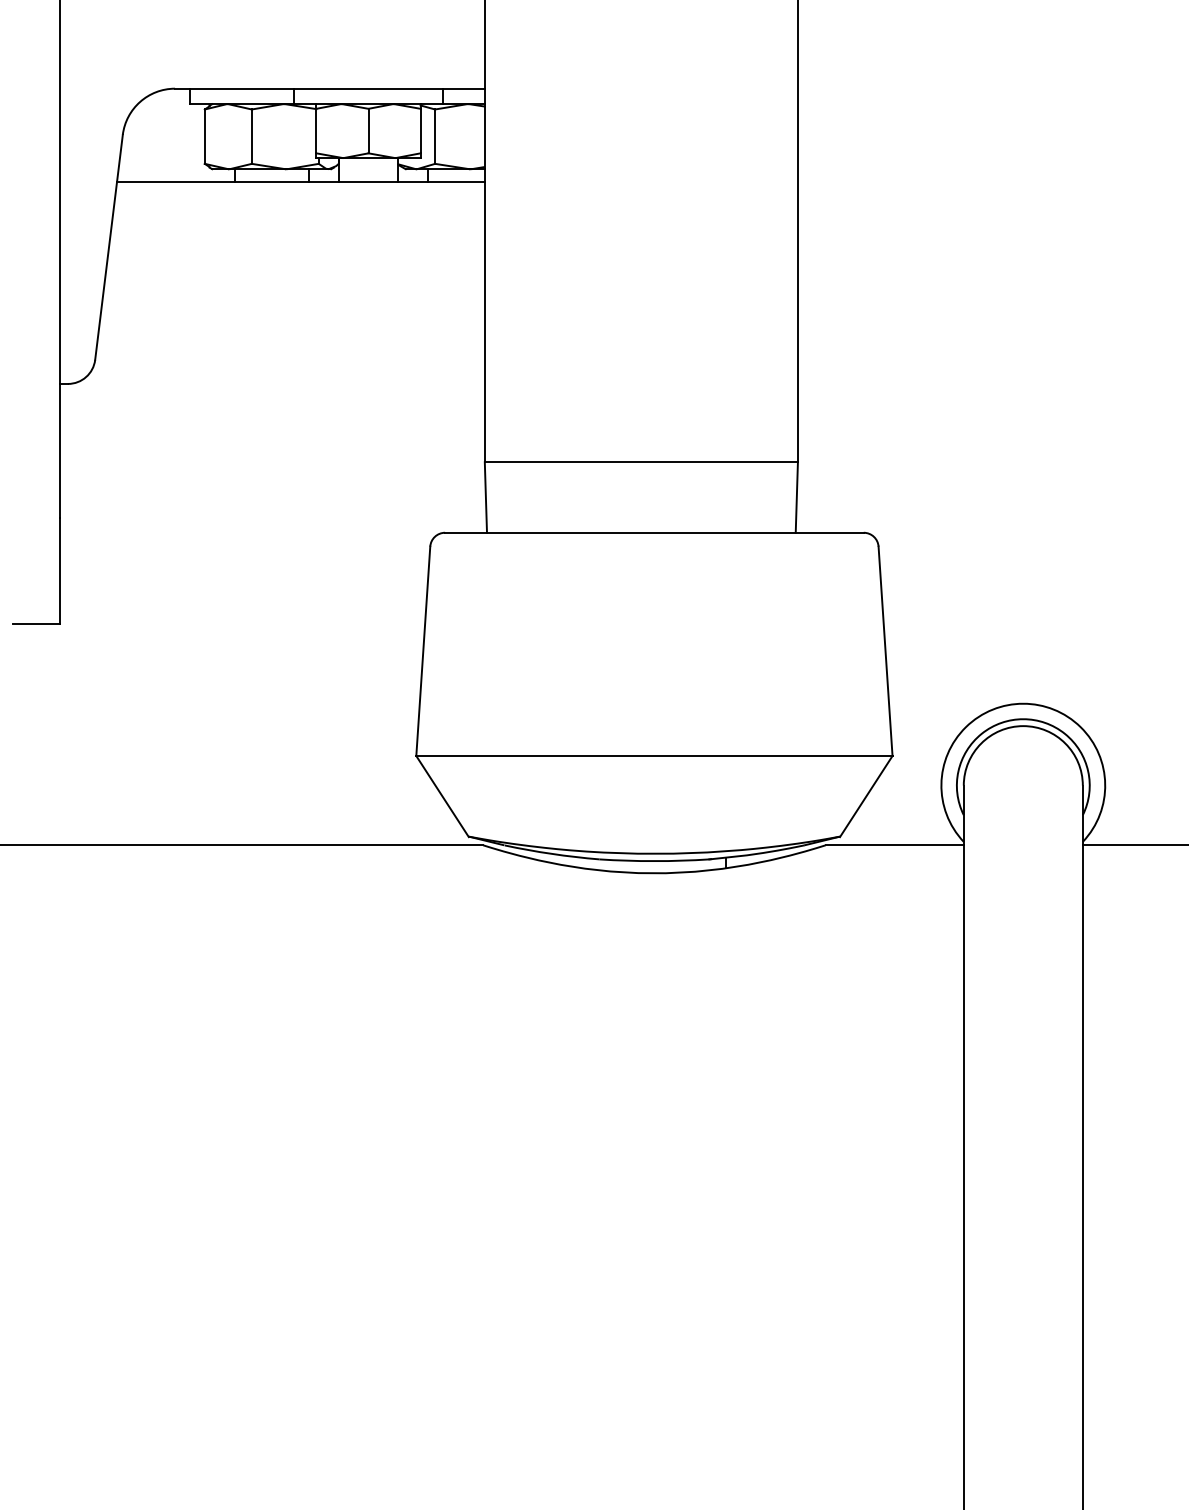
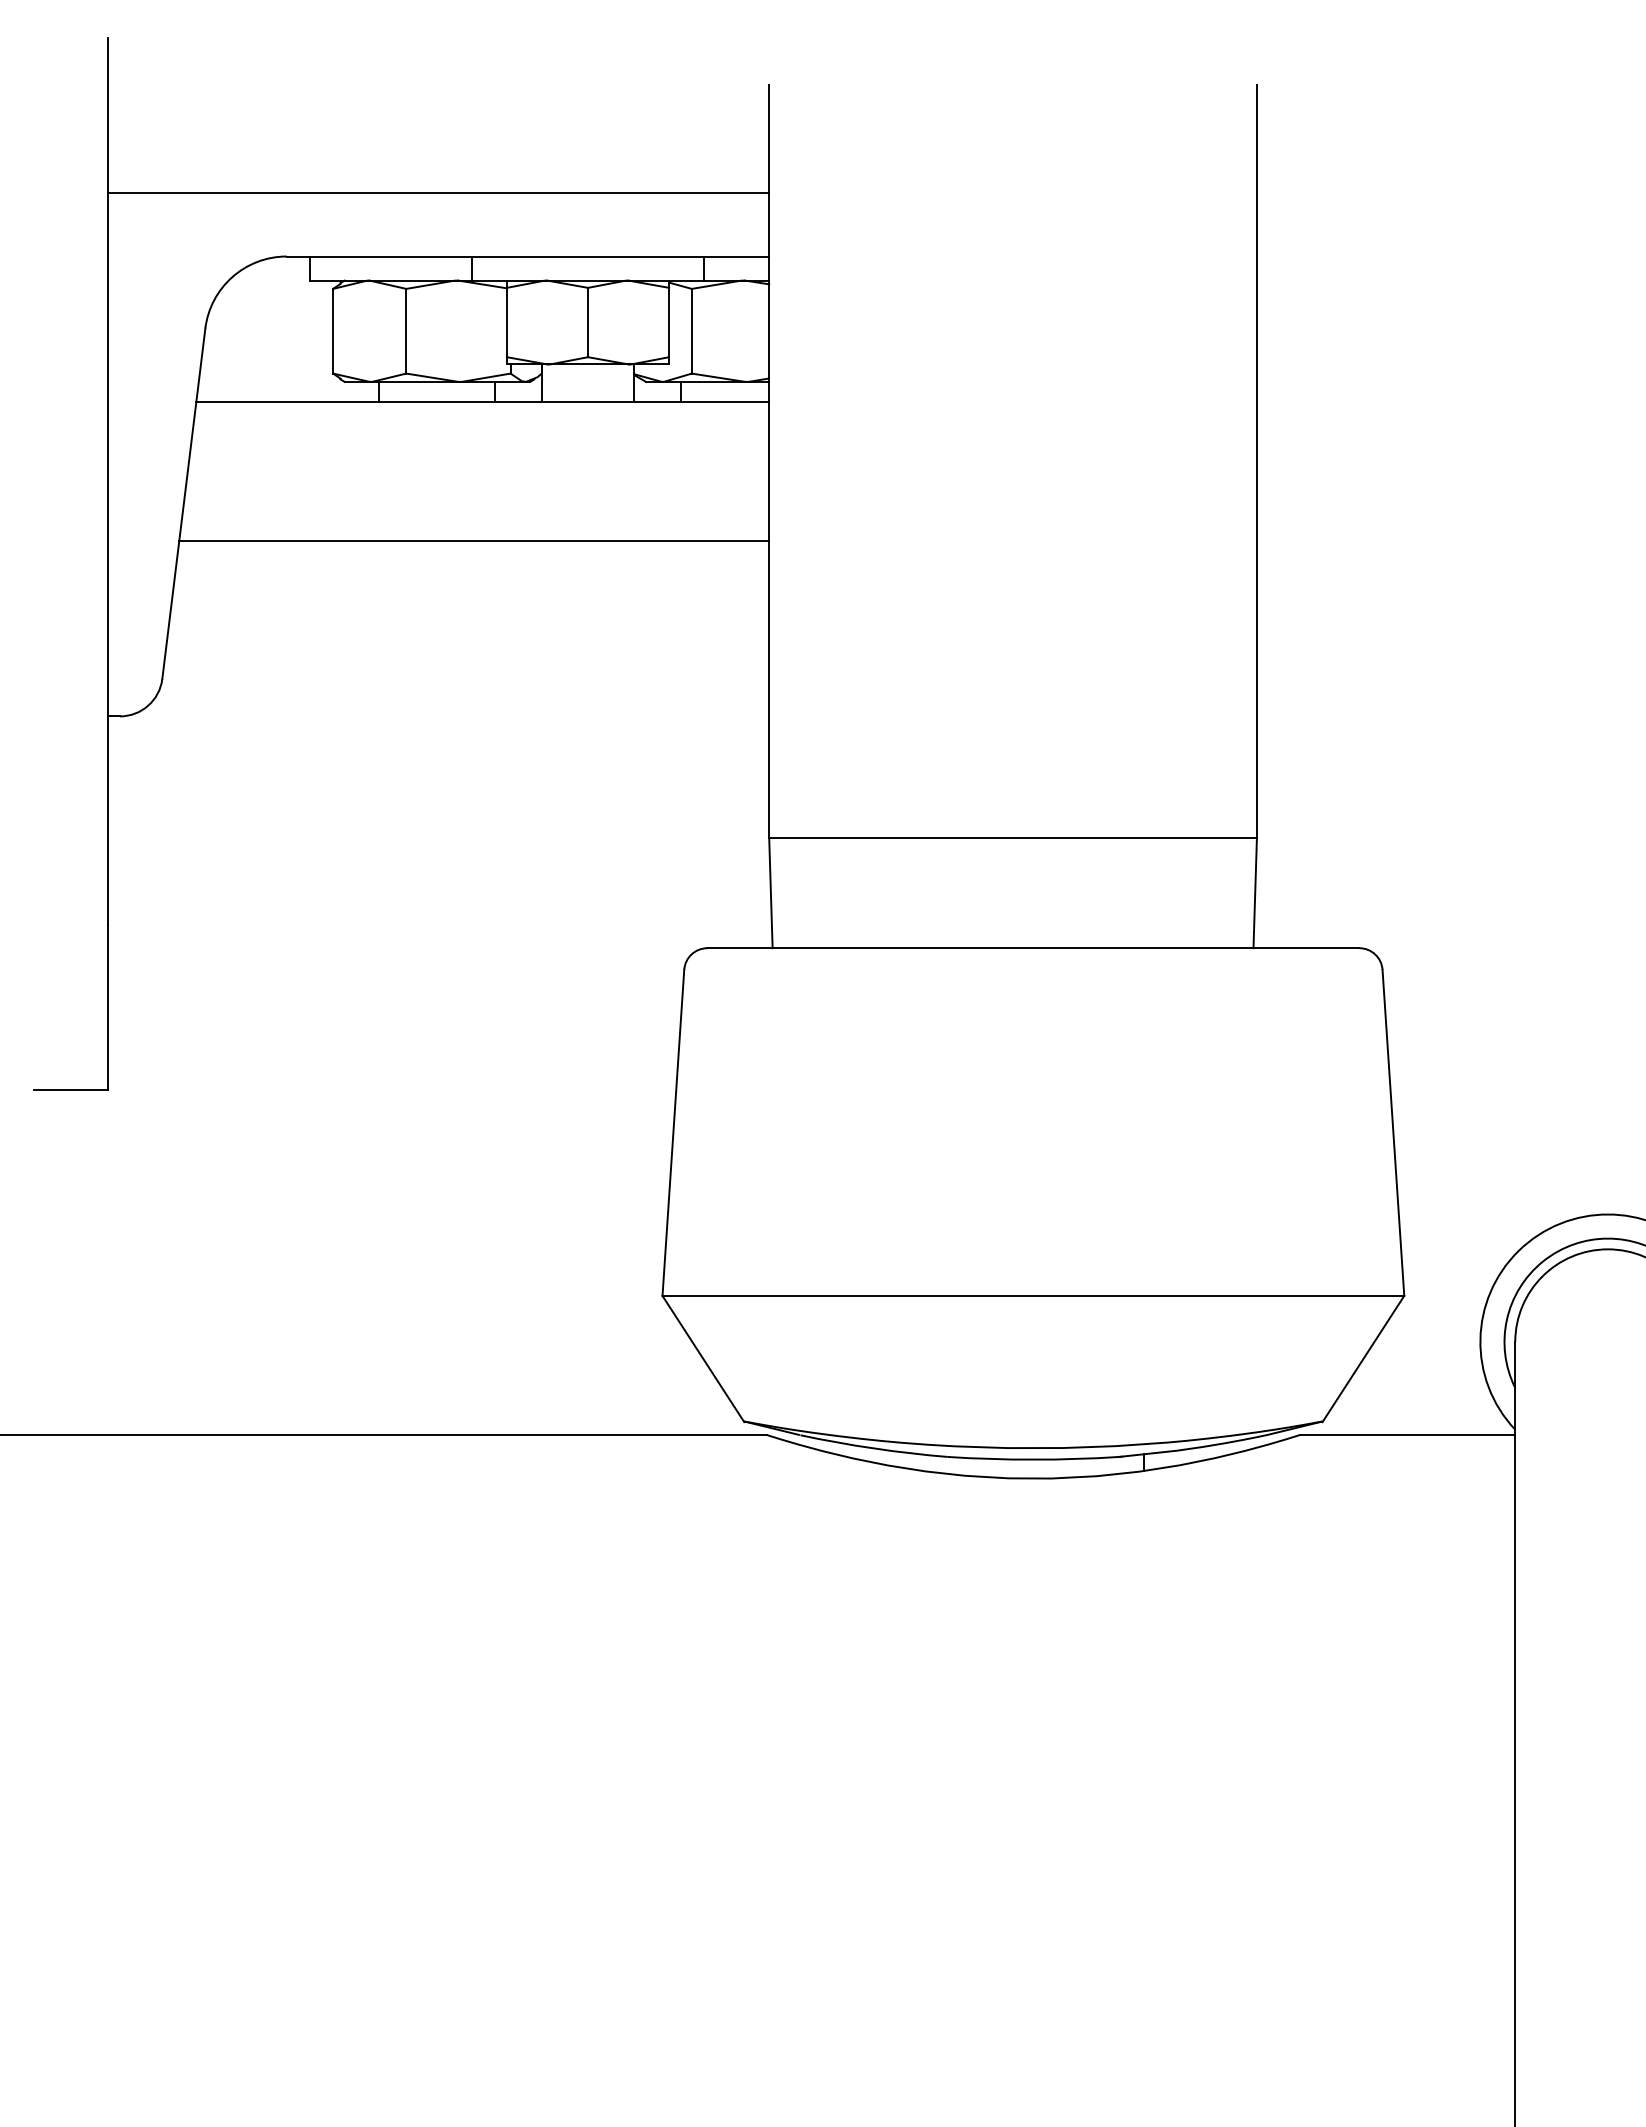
line: (272, 48) -> (438, 193), added
line: (295, 271) -> (474, 541), added

